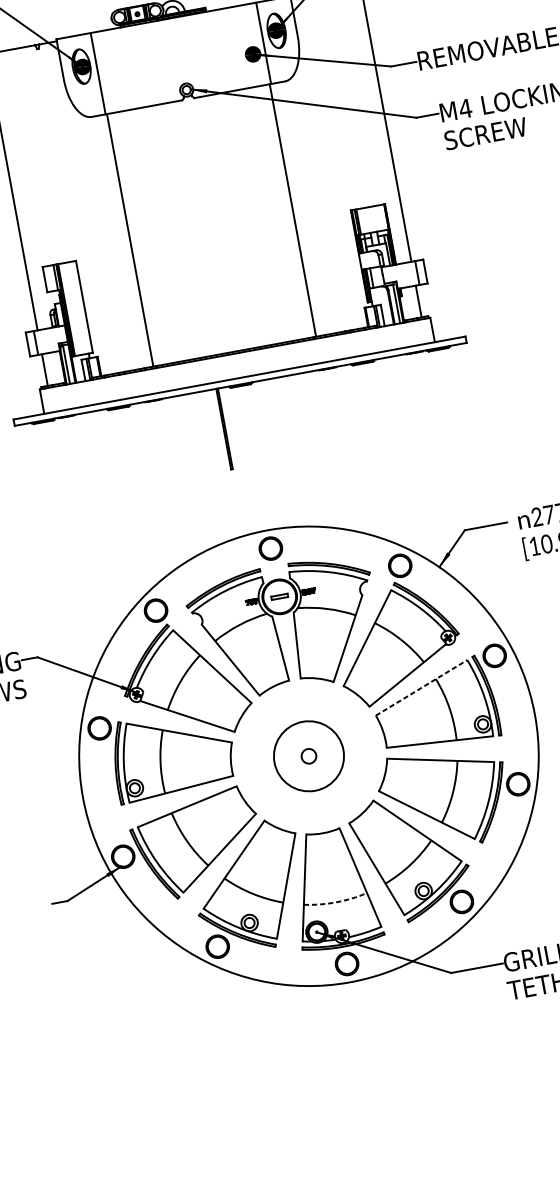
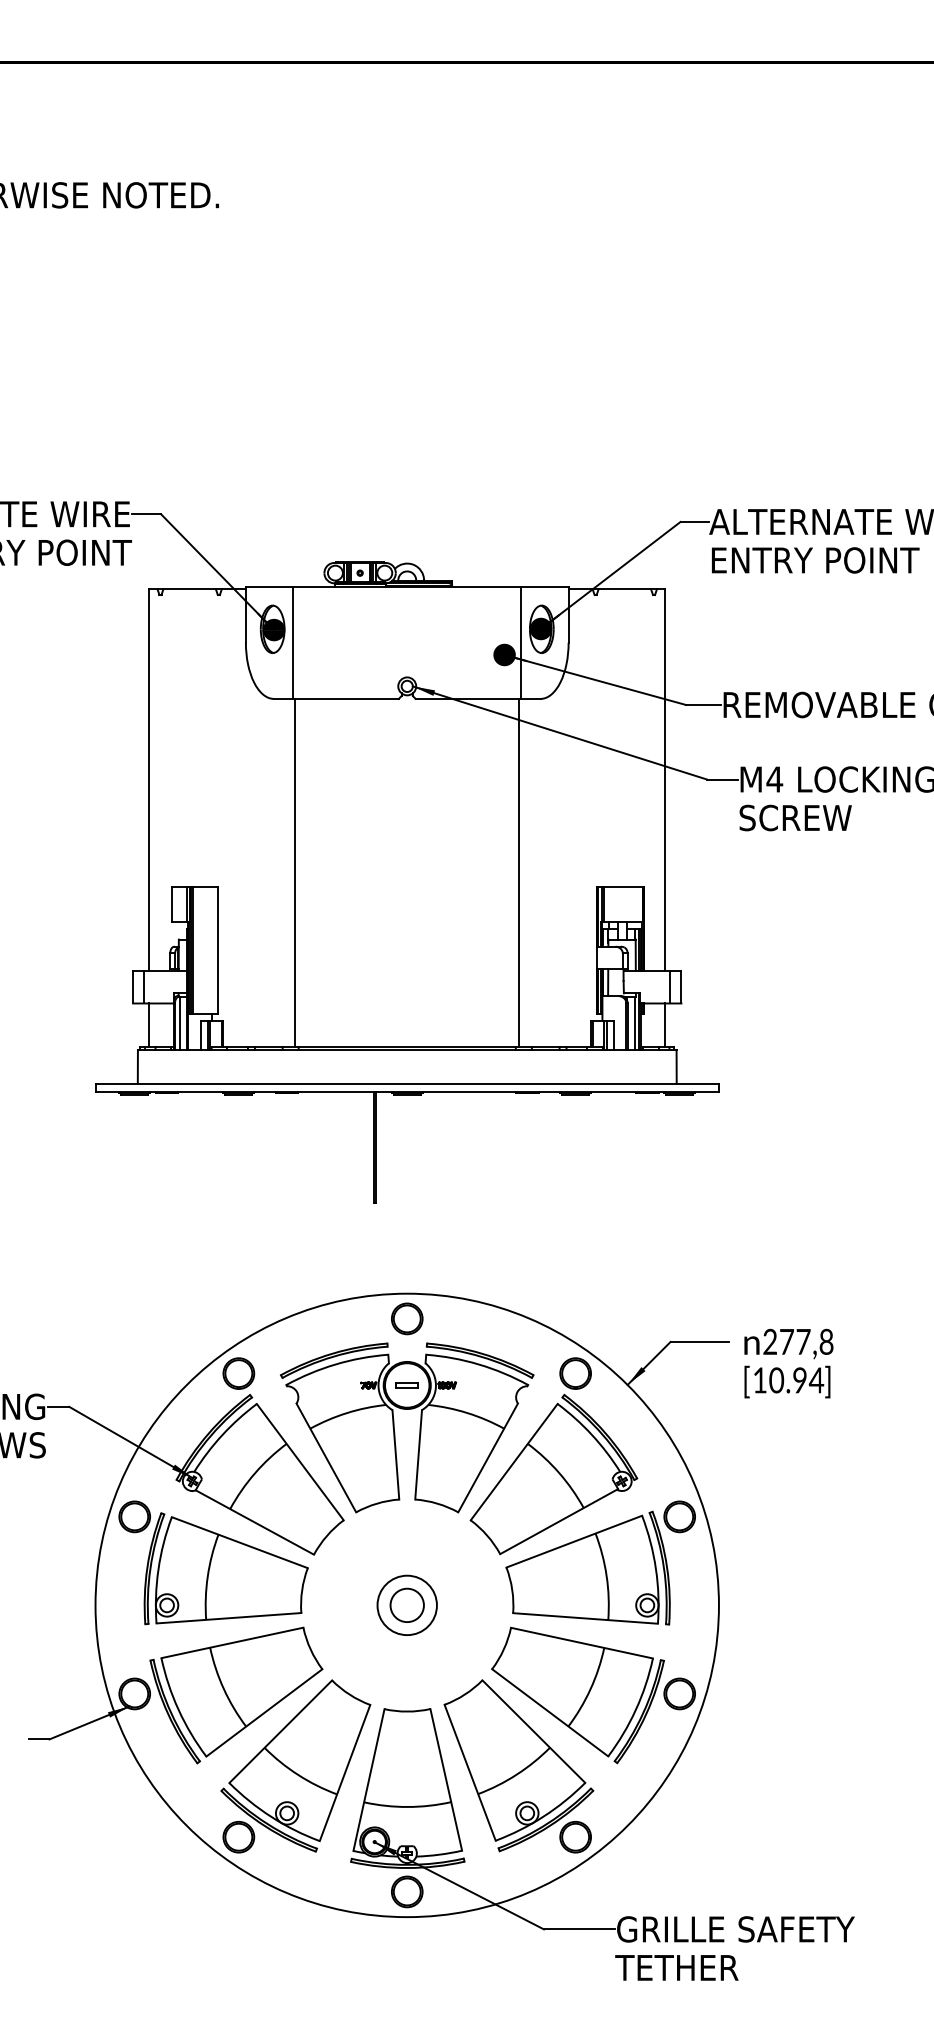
line: (421, 687) -> (574, 1541), dashed -> solid
circle: (308, 756) -> (406, 1605), size x0.62
circle: (308, 756) -> (406, 1605), size x1.67
arc: (335, 902) -> (407, 1806), dashed -> solid

